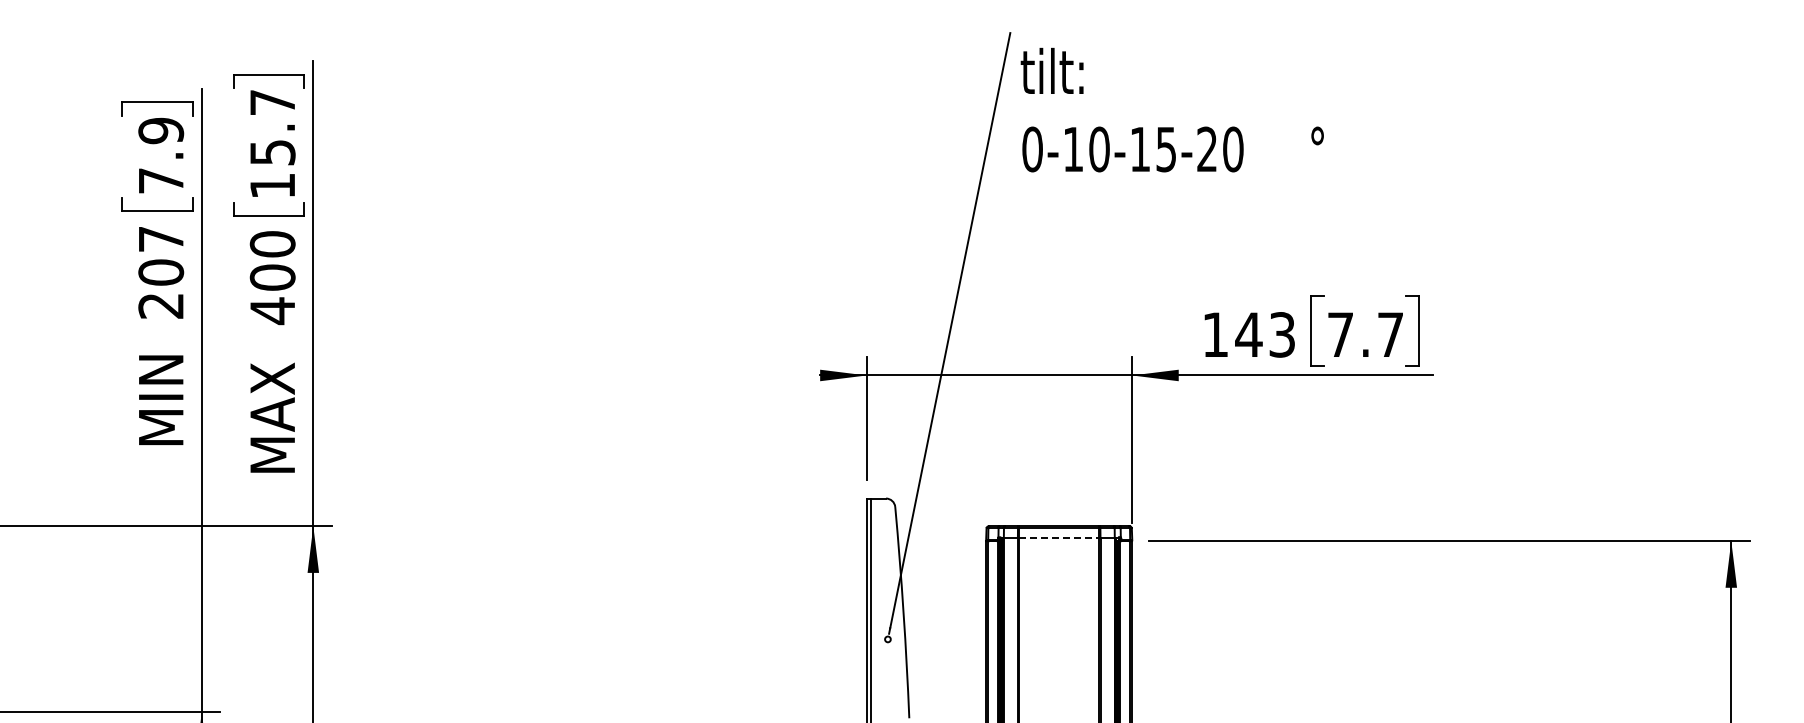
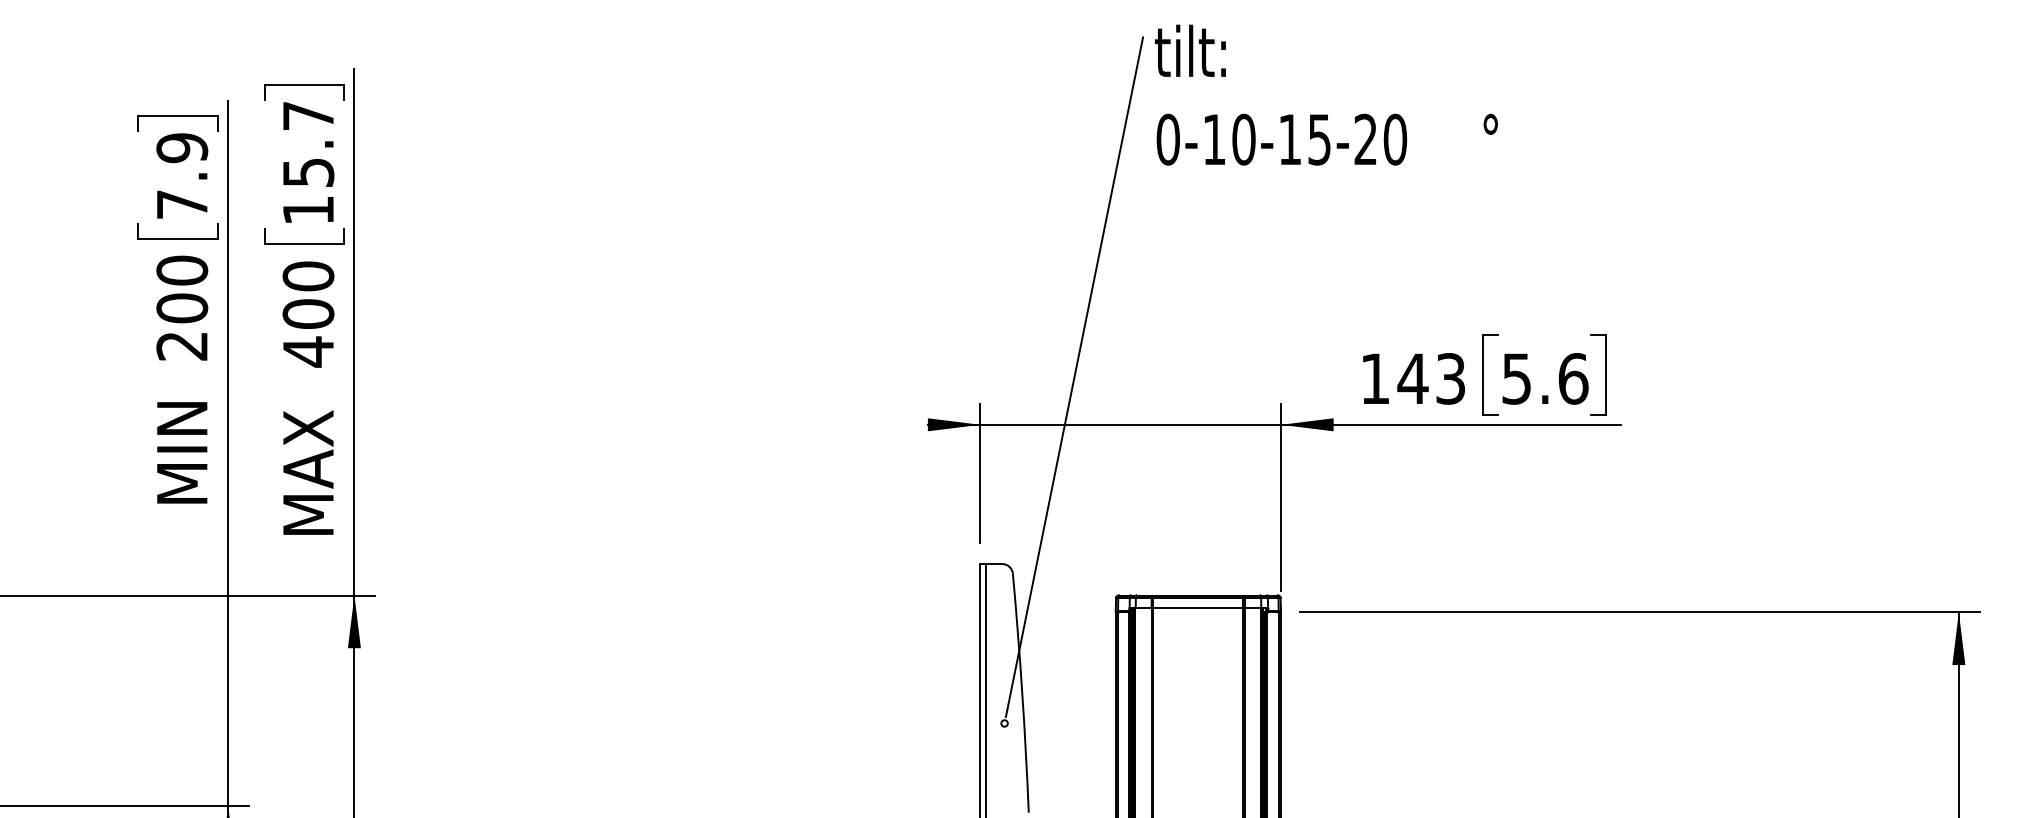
text: (1171, 109) -> (1325, 94), moved
text: (161, 239) -> (182, 270), 207 -> 200
text: (1366, 334) -> (1546, 378), 7.7 -> 5.6
line: (1059, 537) -> (1198, 608), dashed -> solid

